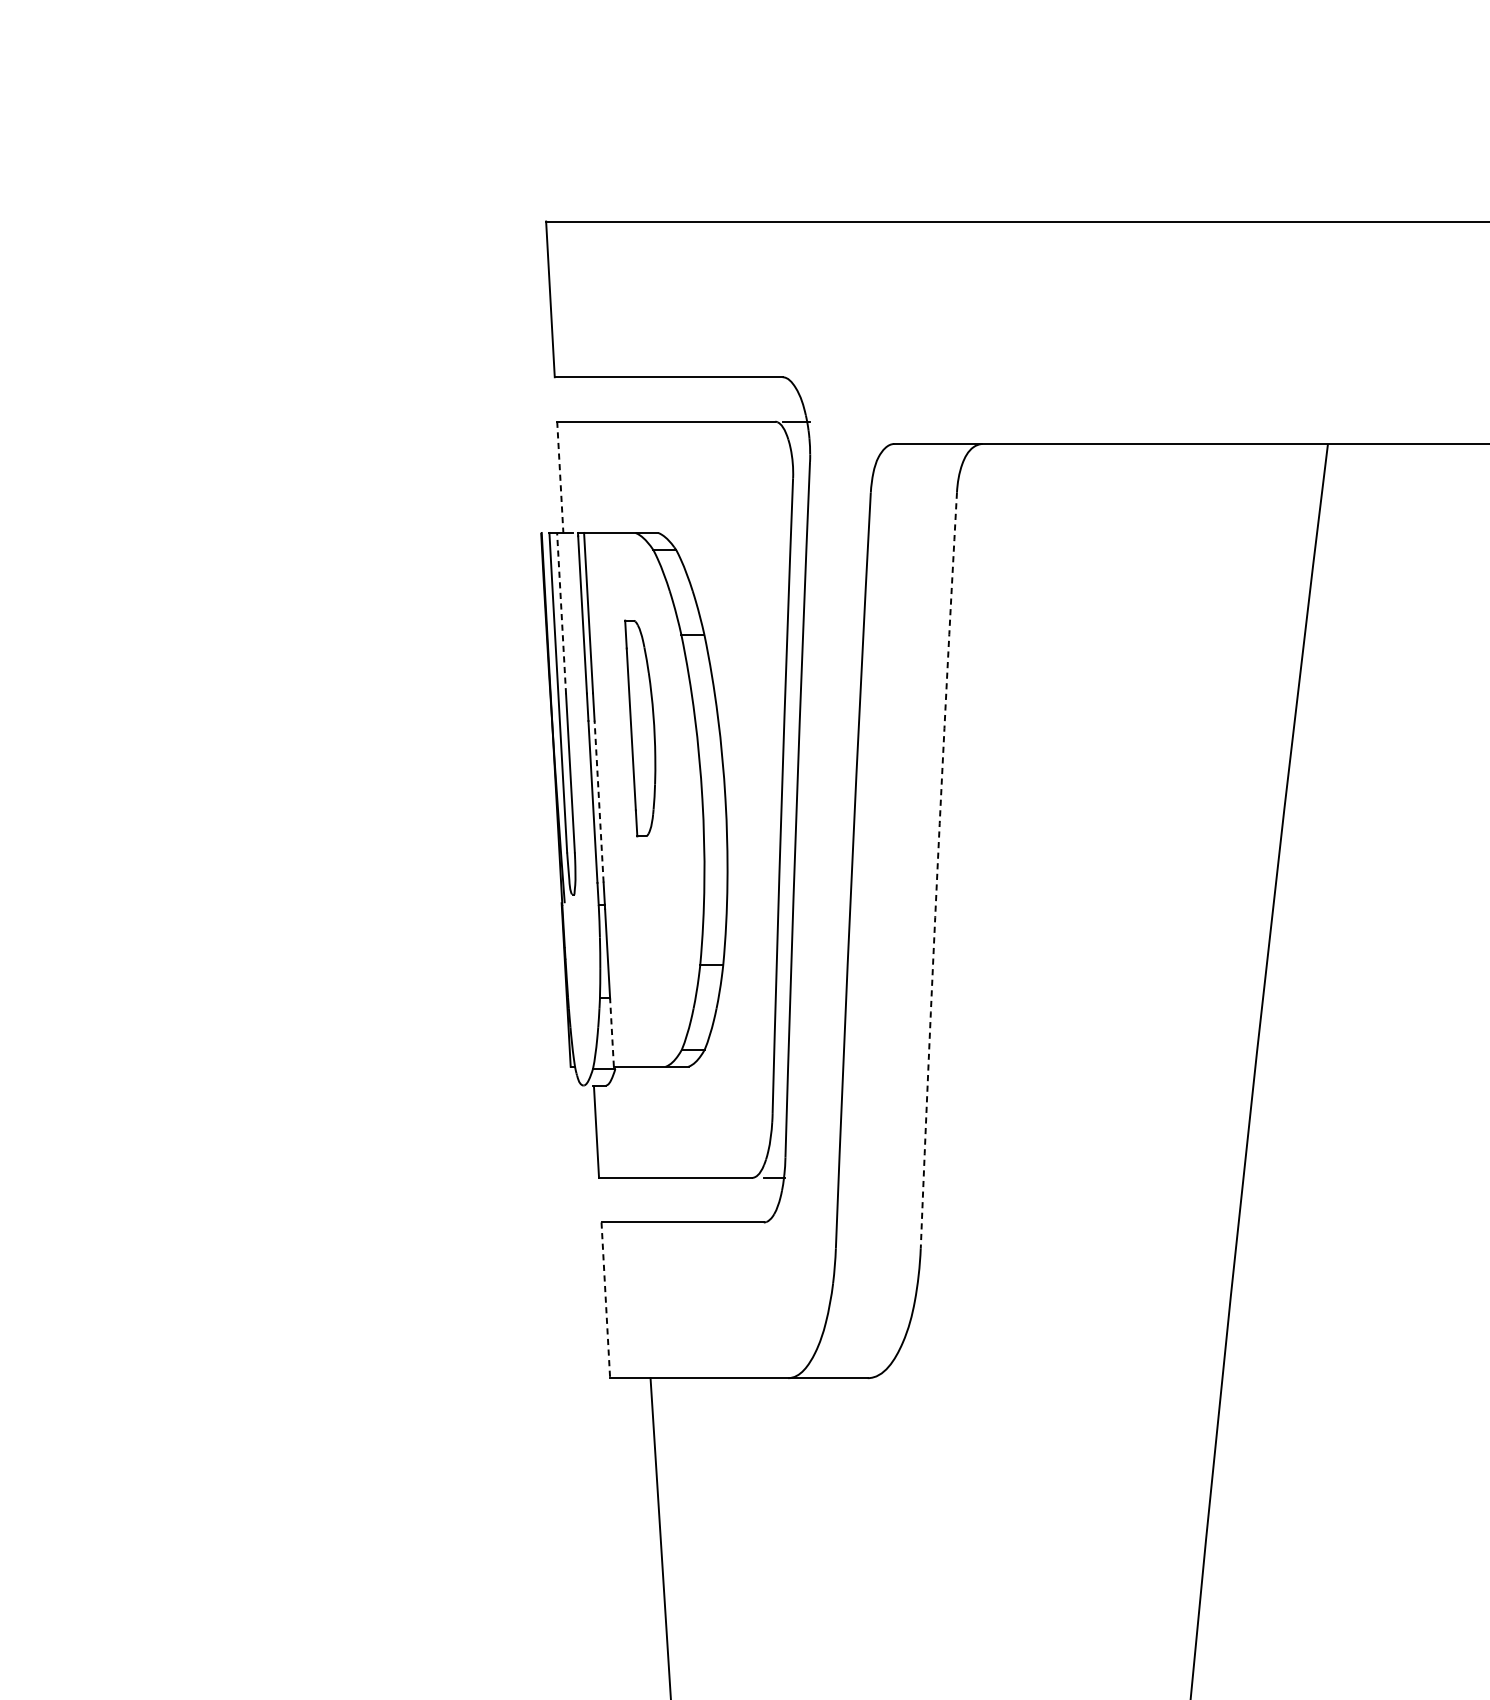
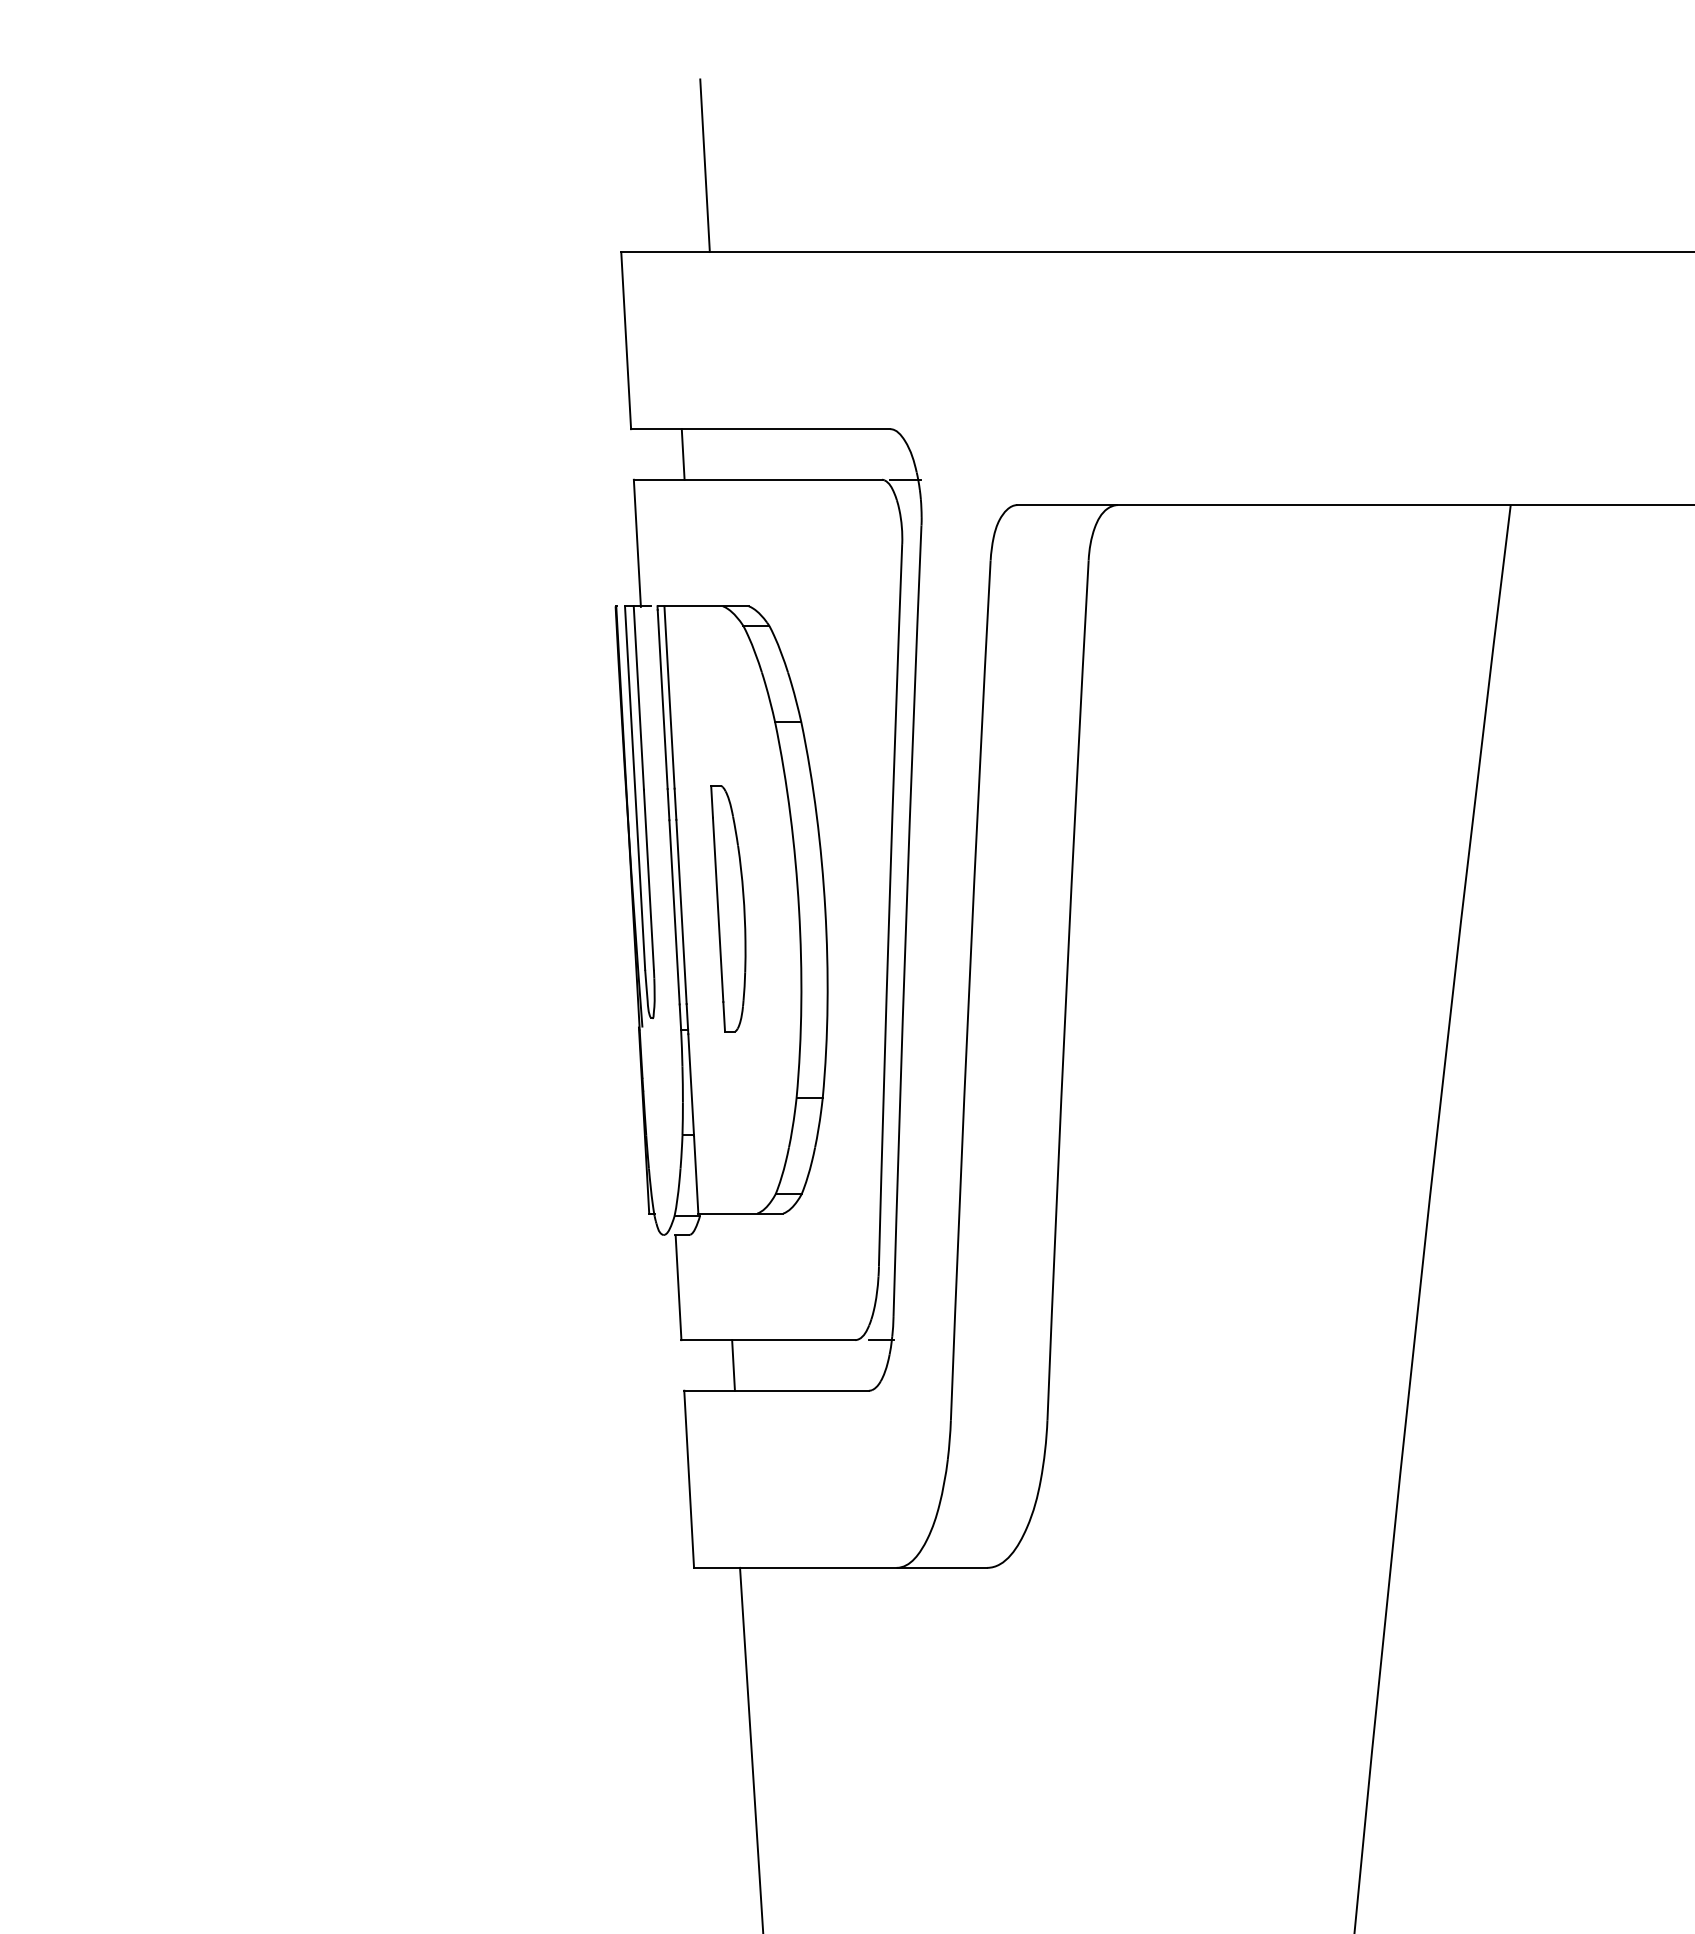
line: (619, 145) -> (704, 165), added
line: (599, 399) -> (682, 454), added
line: (560, 477) -> (637, 543), dashed -> solid
line: (561, 613) -> (638, 698), dashed -> solid
part: (640, 728) -> (728, 908), moved
line: (599, 801) -> (681, 911), dashed -> solid
arc: (937, 870) -> (1066, 990), dashed -> solid
line: (612, 1032) -> (696, 1174), dashed -> solid
line: (644, 1200) -> (733, 1365), added
line: (606, 1300) -> (689, 1479), dashed -> solid

